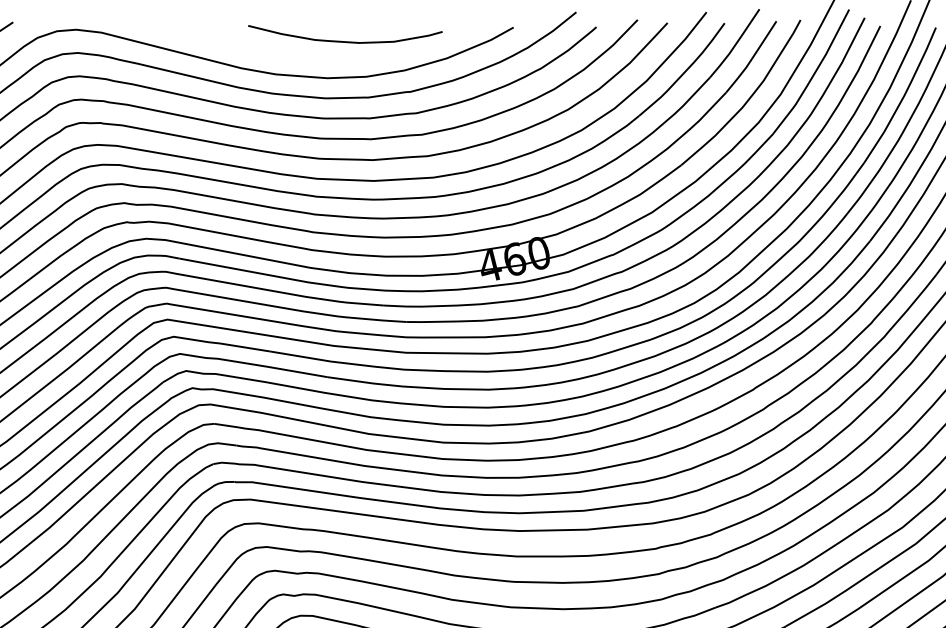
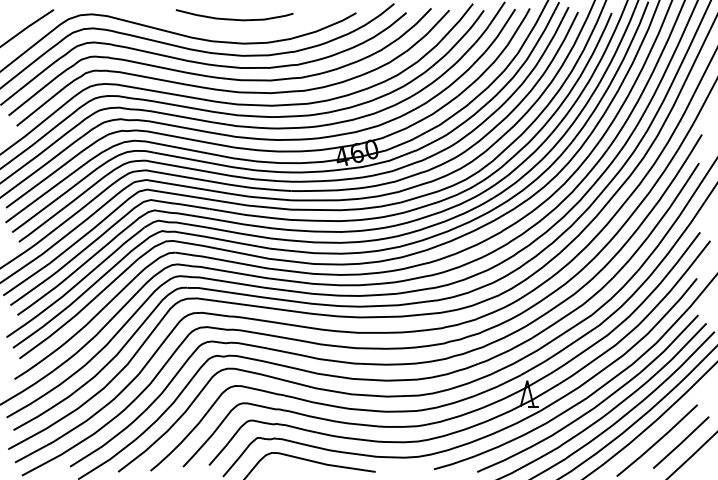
curve: (345, 39) -> (234, 18), moved

